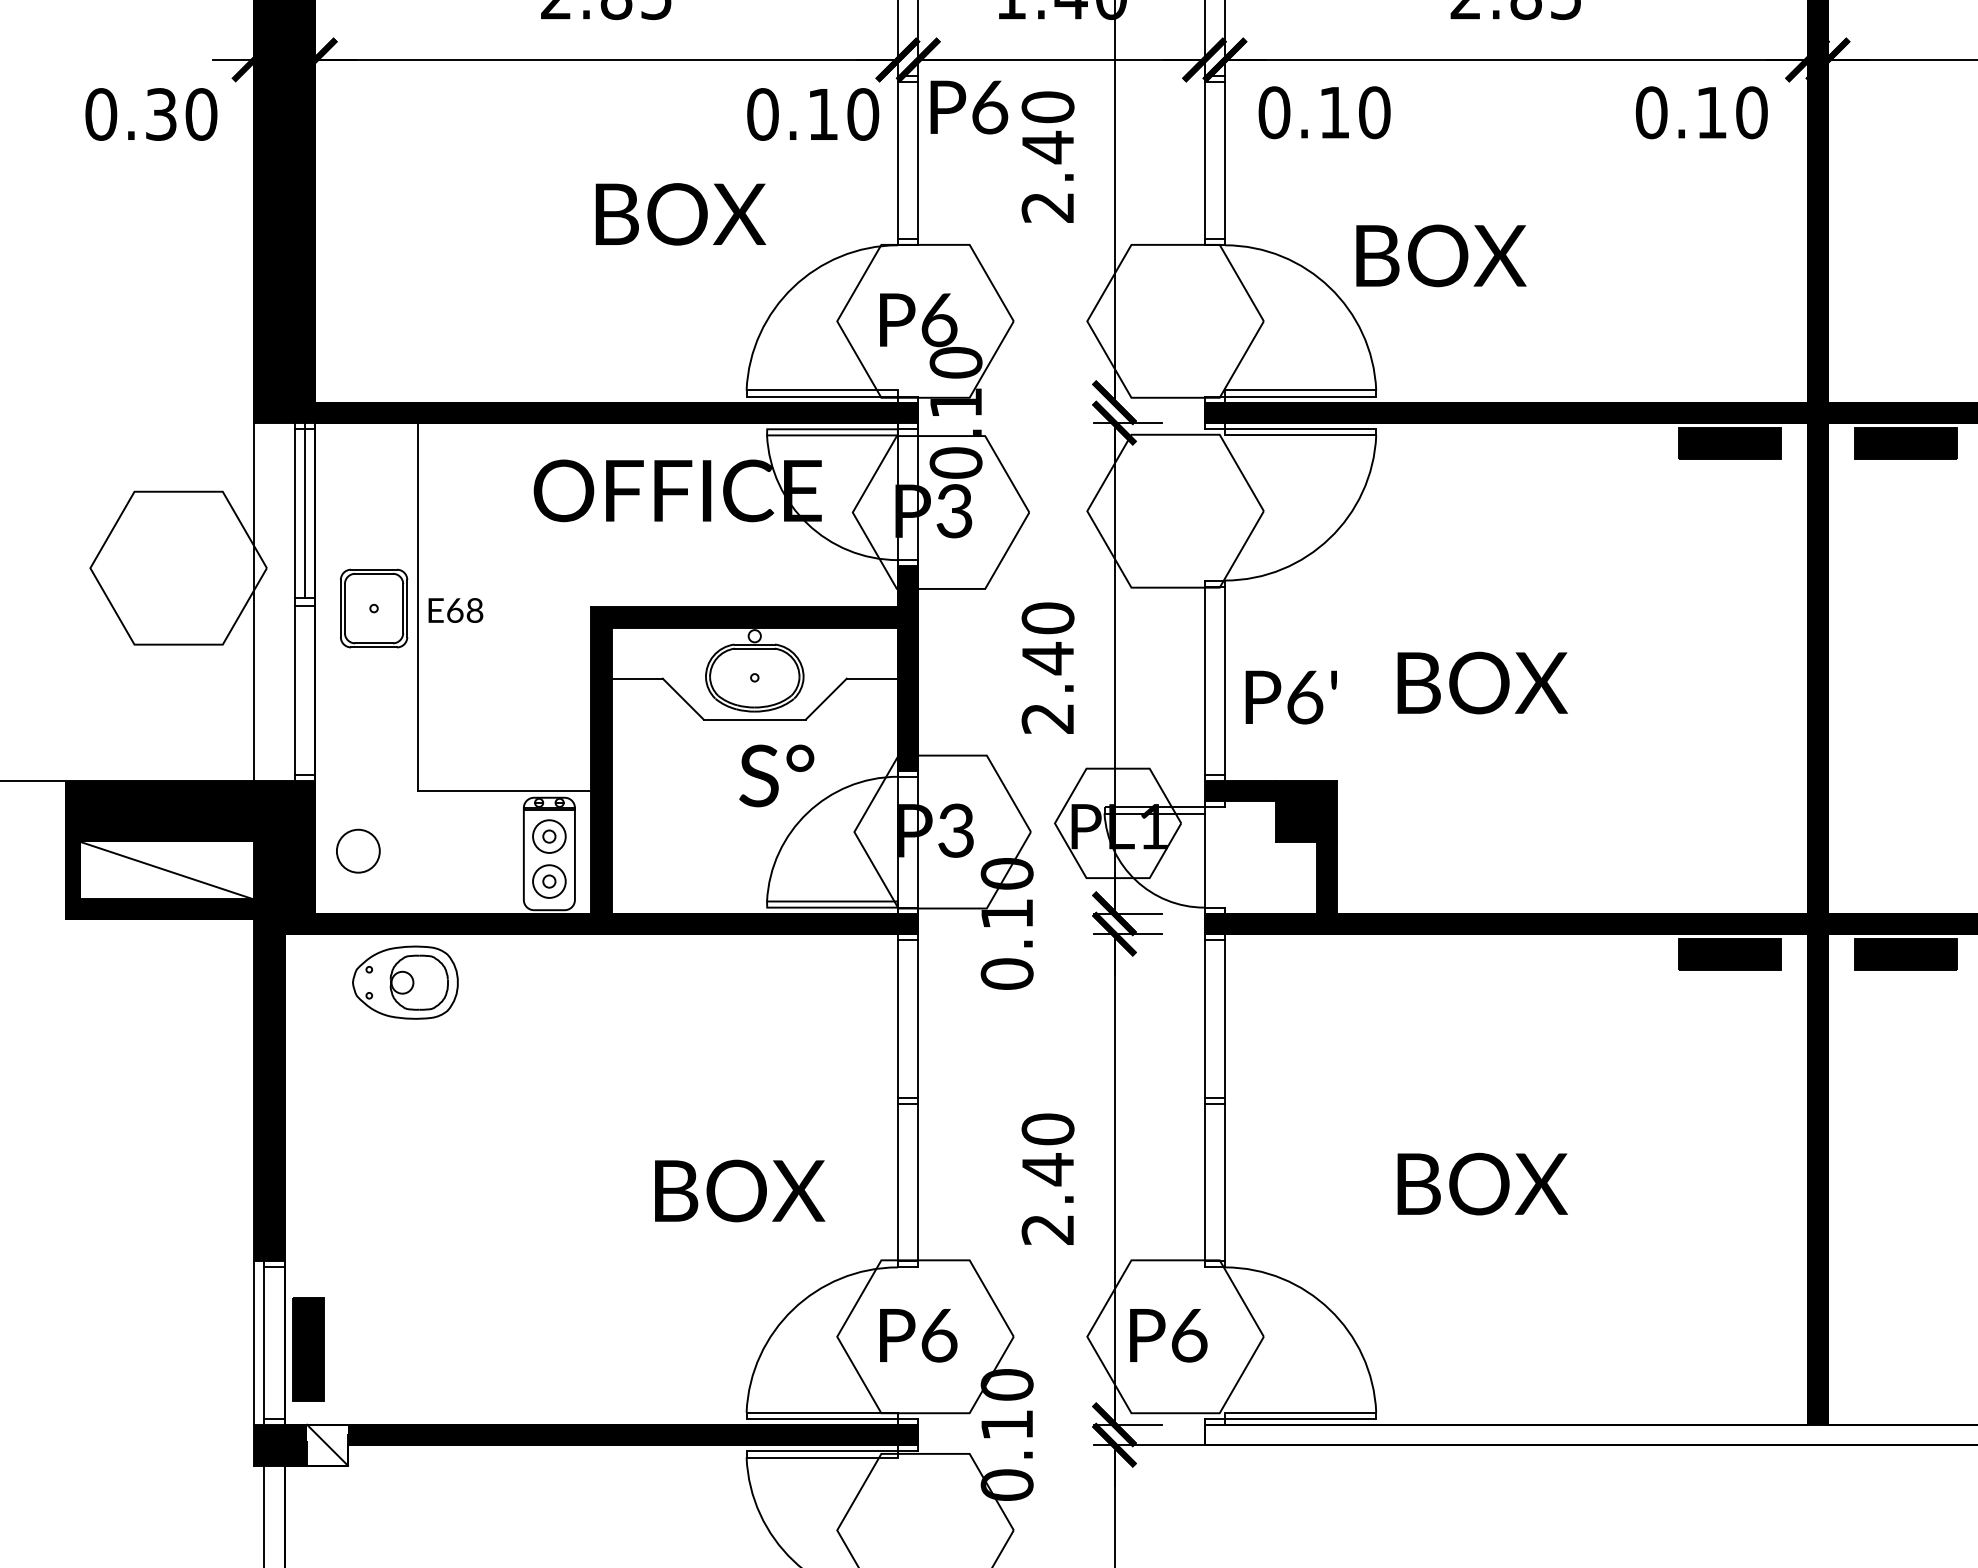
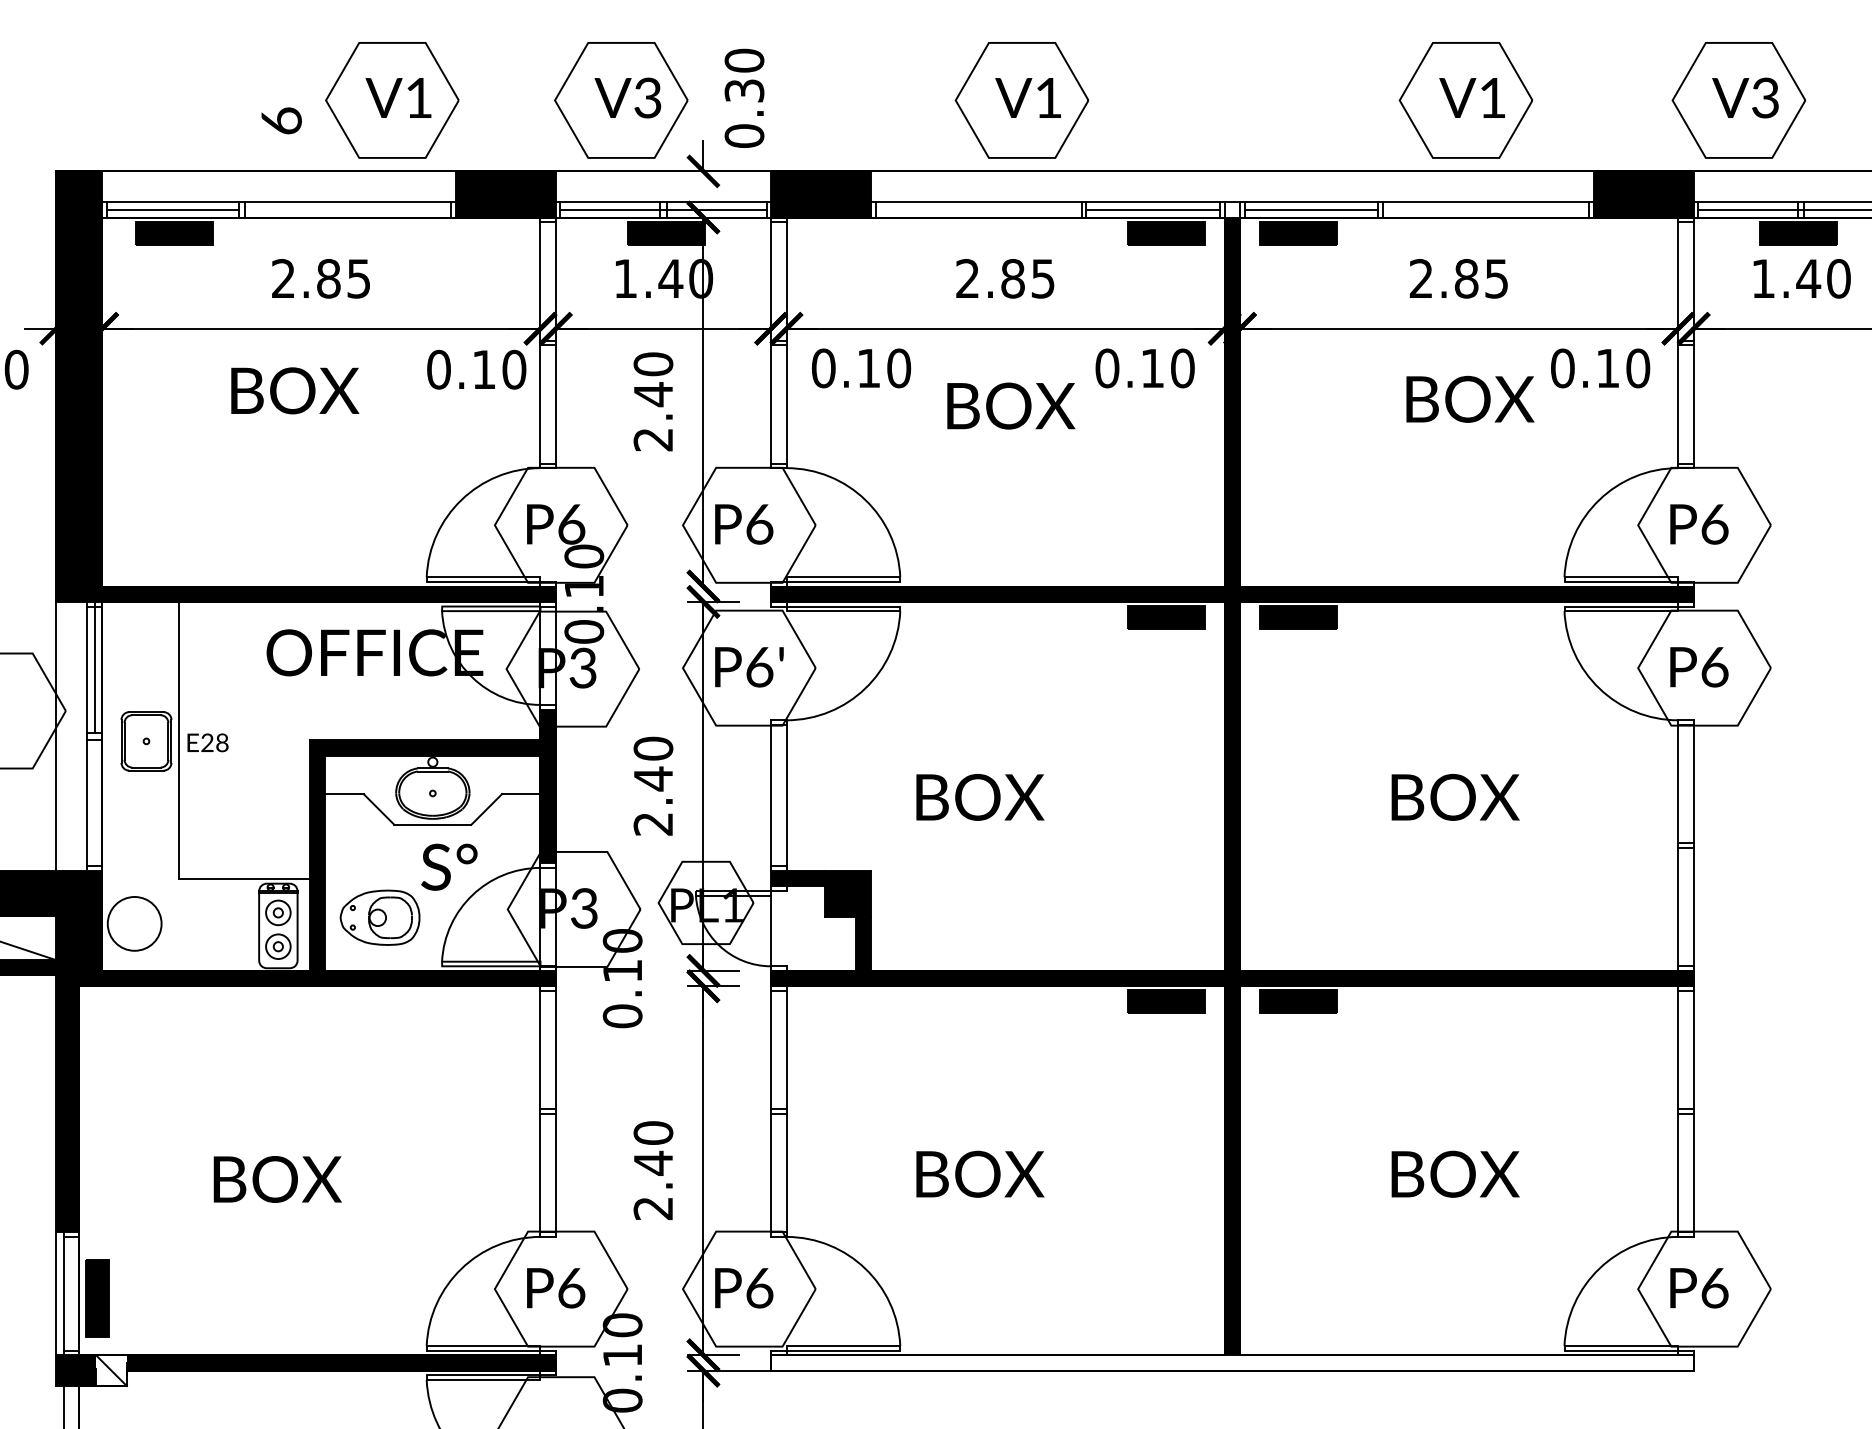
text: (969, 107) -> (744, 524), moved
text: (681, 213) -> (295, 390), moved
text: (1441, 255) -> (1011, 405), moved
text: (455, 610) -> (207, 742), E68 -> E28
text: (1291, 697) -> (749, 667), moved
circle: (358, 850) -> (134, 923), size x1.67
part: (404, 982) -> (379, 917), moved
text: (739, 1191) -> (277, 1179), moved

